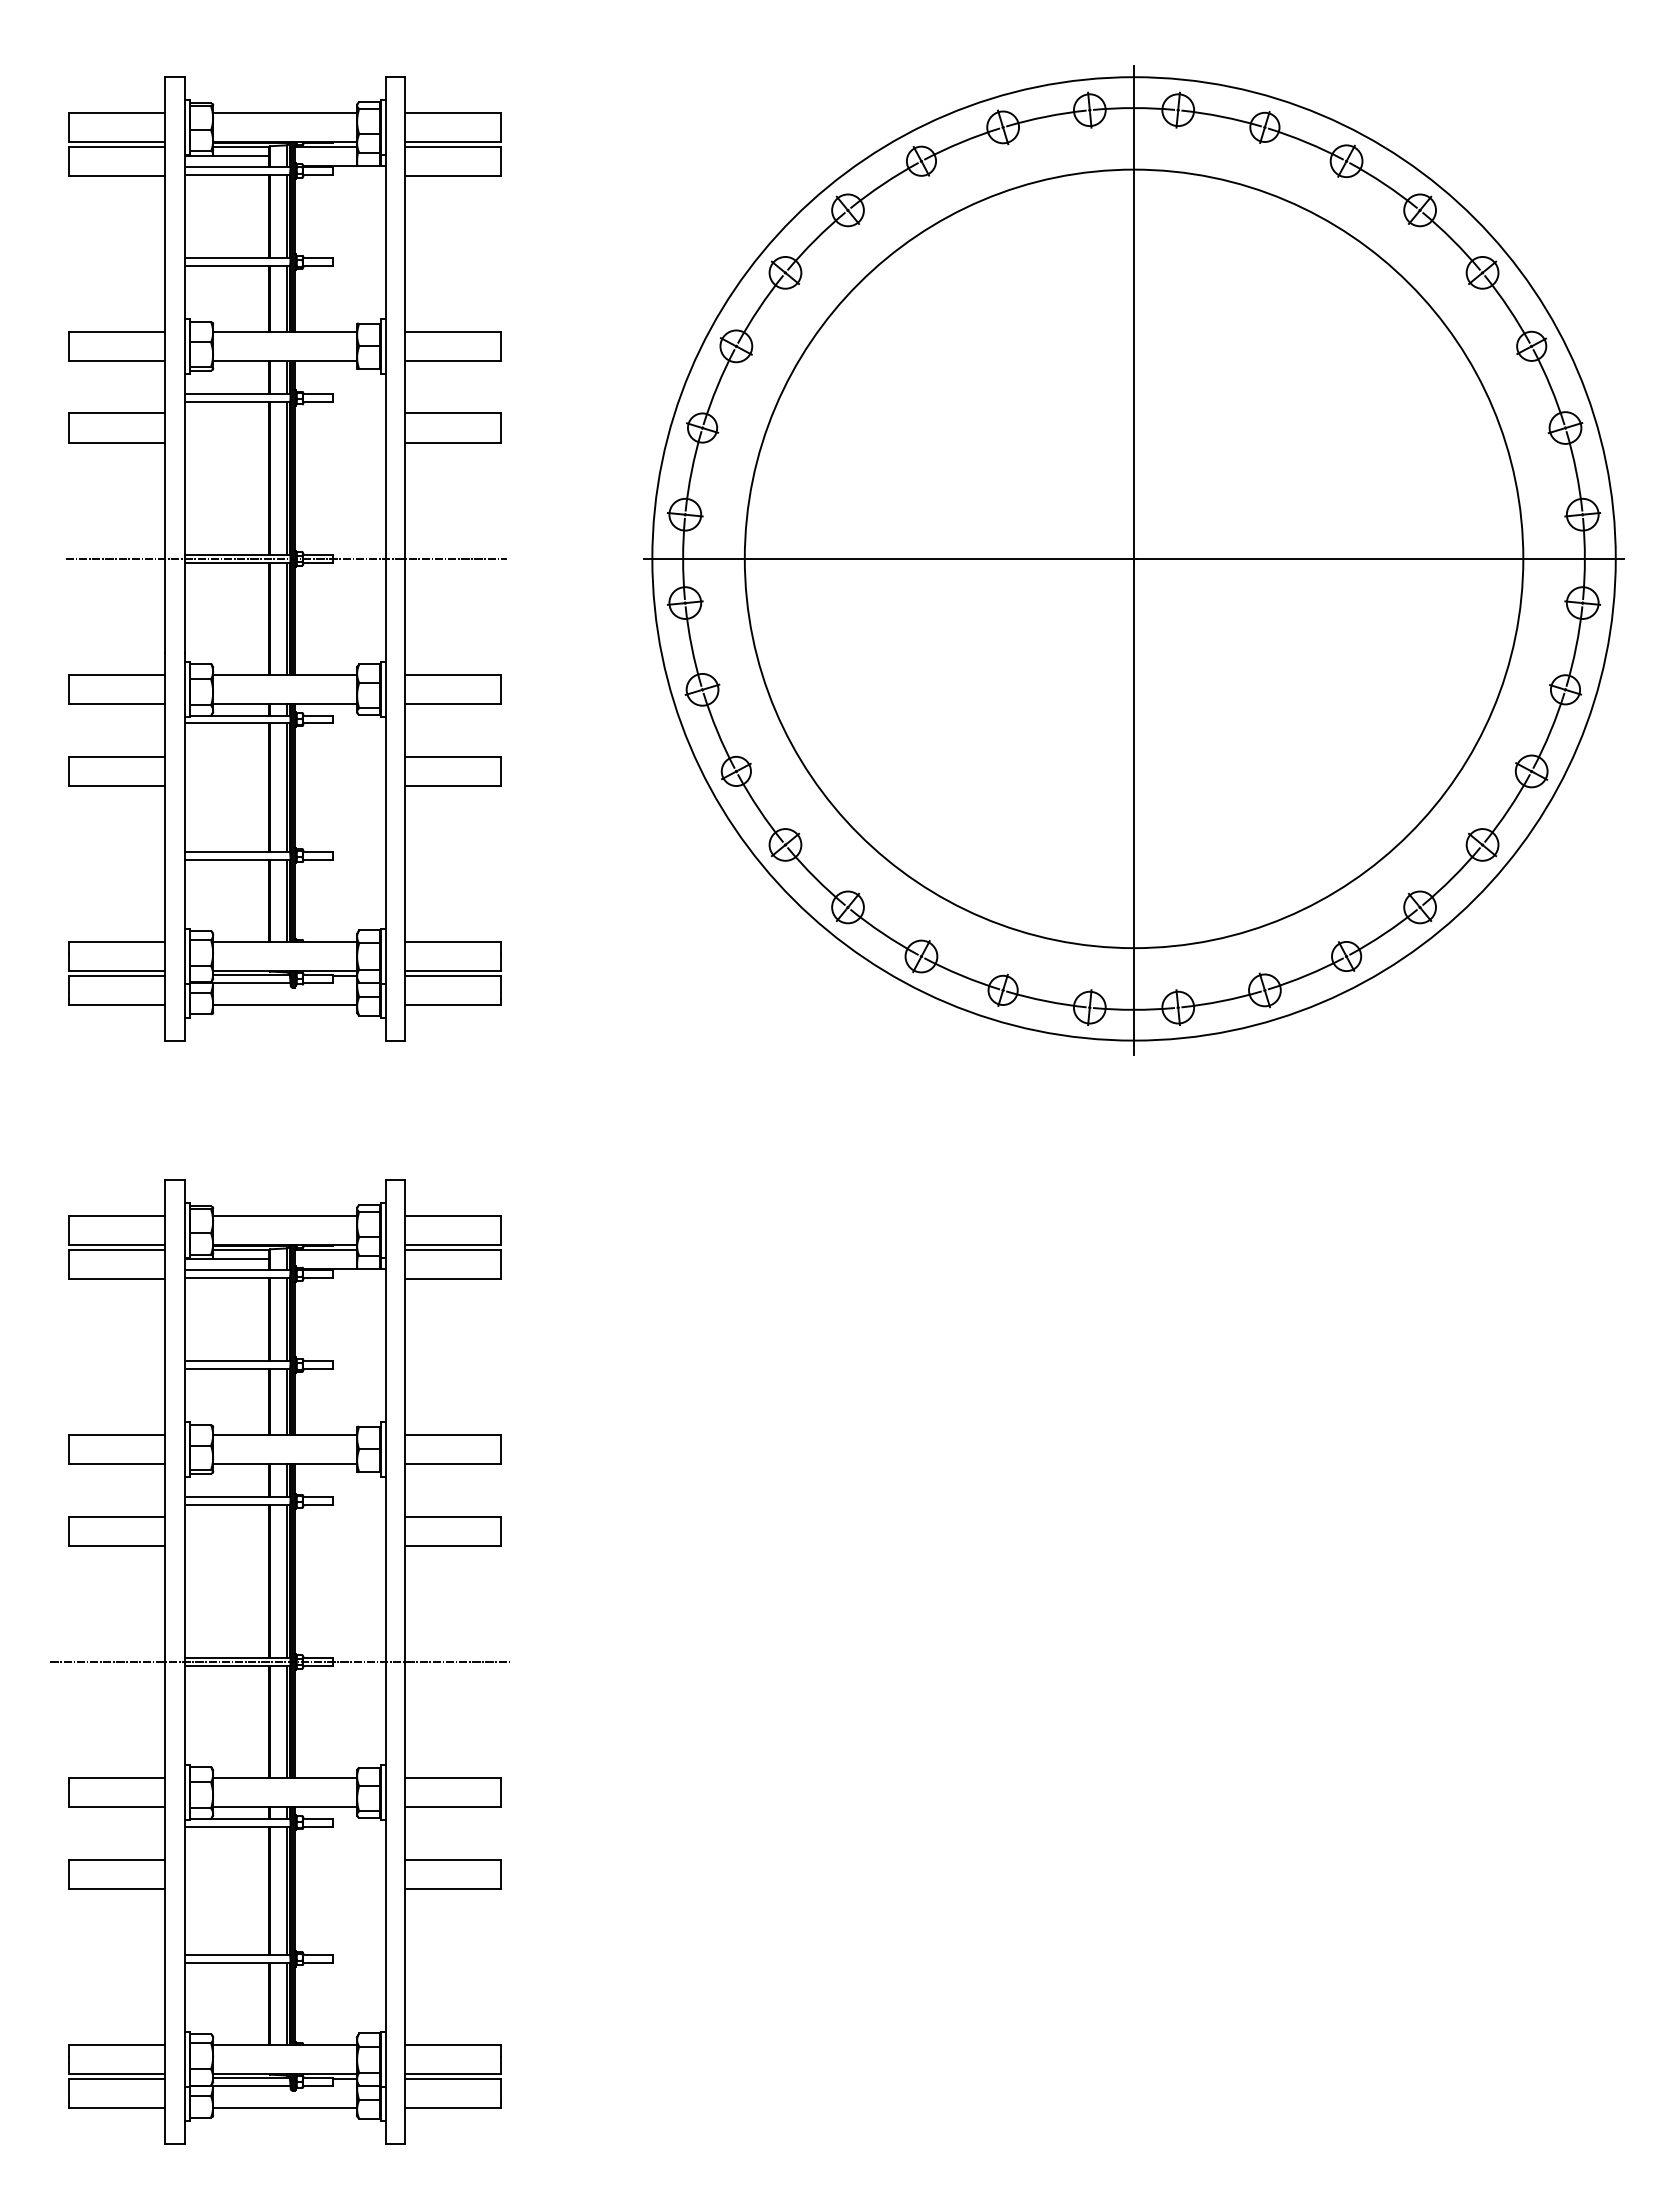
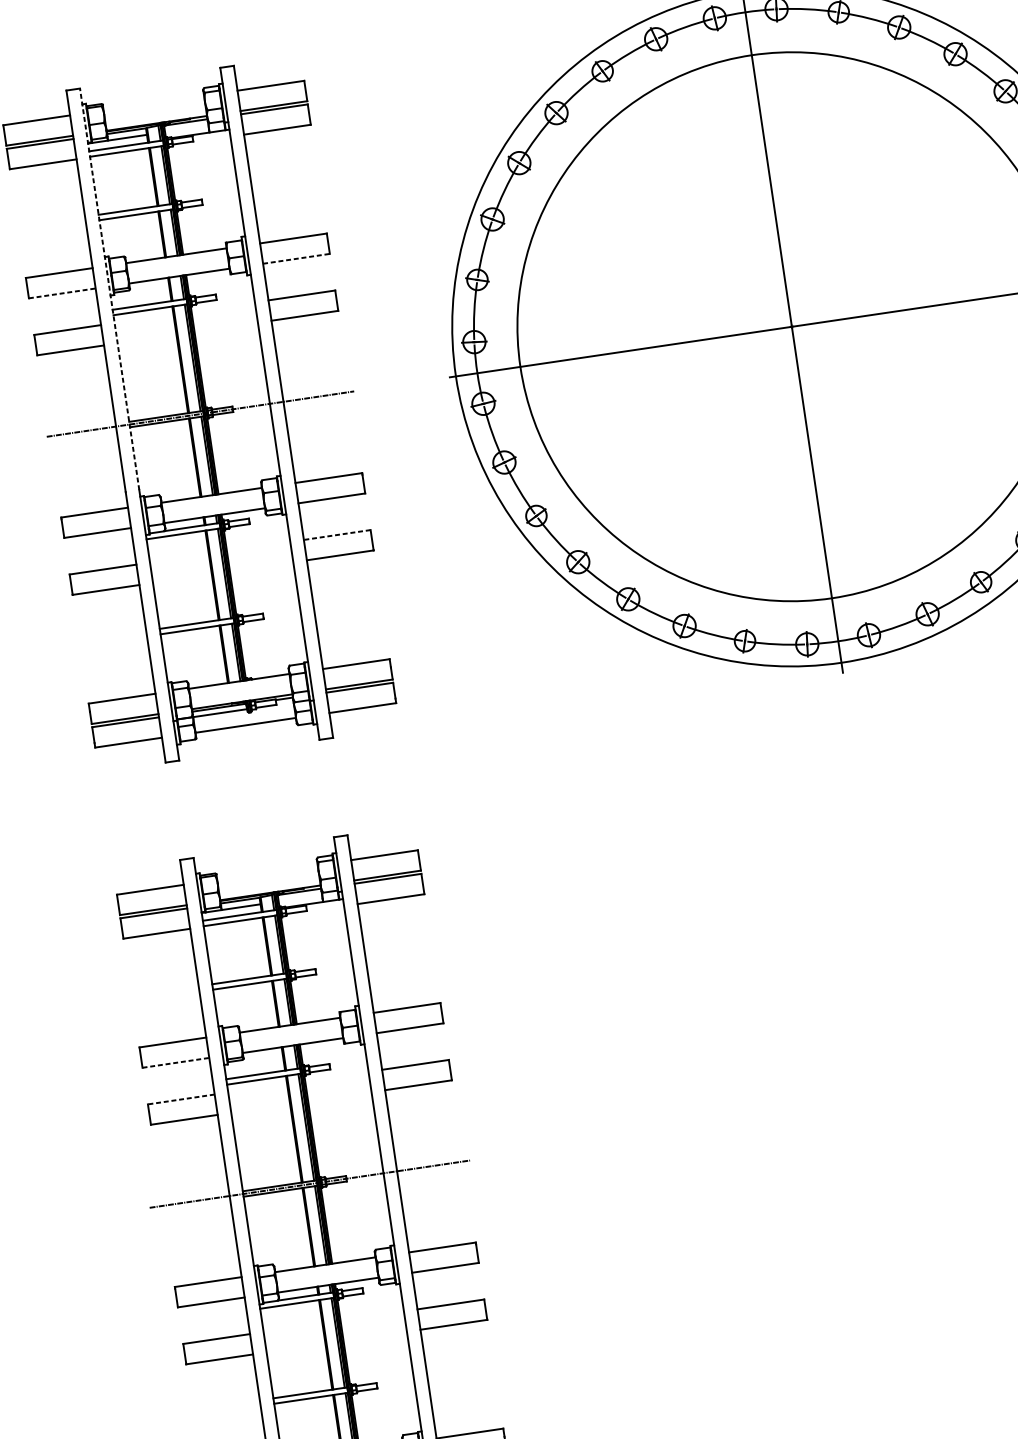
line: (285, 112) -> (154, 102), removed
line: (117, 360) -> (62, 293), solid -> dashed
line: (453, 360) -> (296, 258), solid -> dashed
line: (184, 365) -> (109, 289), solid -> dashed
line: (453, 756) -> (337, 534), solid -> dashed
line: (285, 1215) -> (267, 872), removed
line: (117, 1464) -> (176, 1063), solid -> dashed
line: (117, 1516) -> (181, 1099), solid -> dashed

